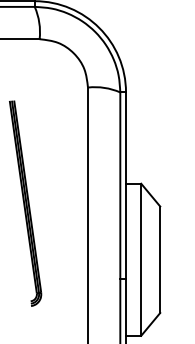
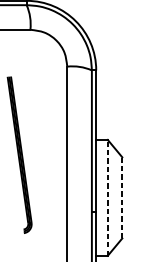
line: (141, 259) -> (108, 197), solid -> dashed
line: (160, 259) -> (122, 197), solid -> dashed

